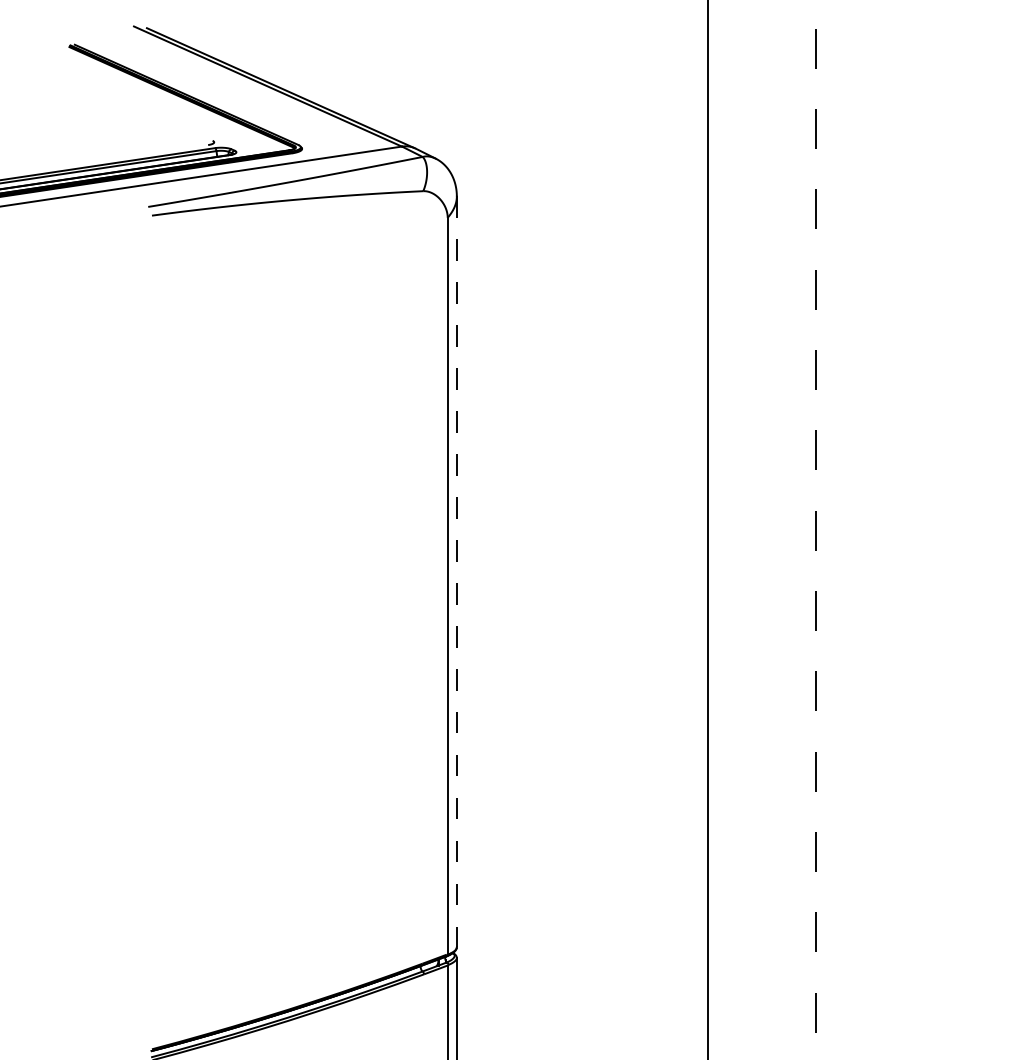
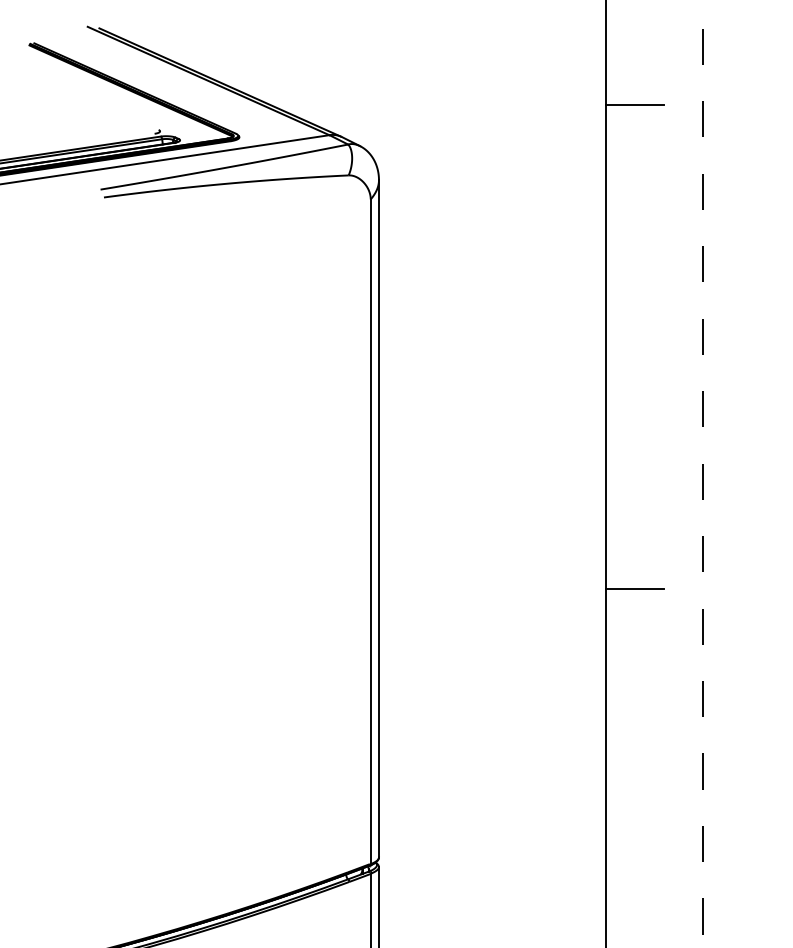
line: (740, 113) -> (634, 105), added
line: (456, 572) -> (378, 519), dashed -> solid
line: (740, 650) -> (634, 589), added

